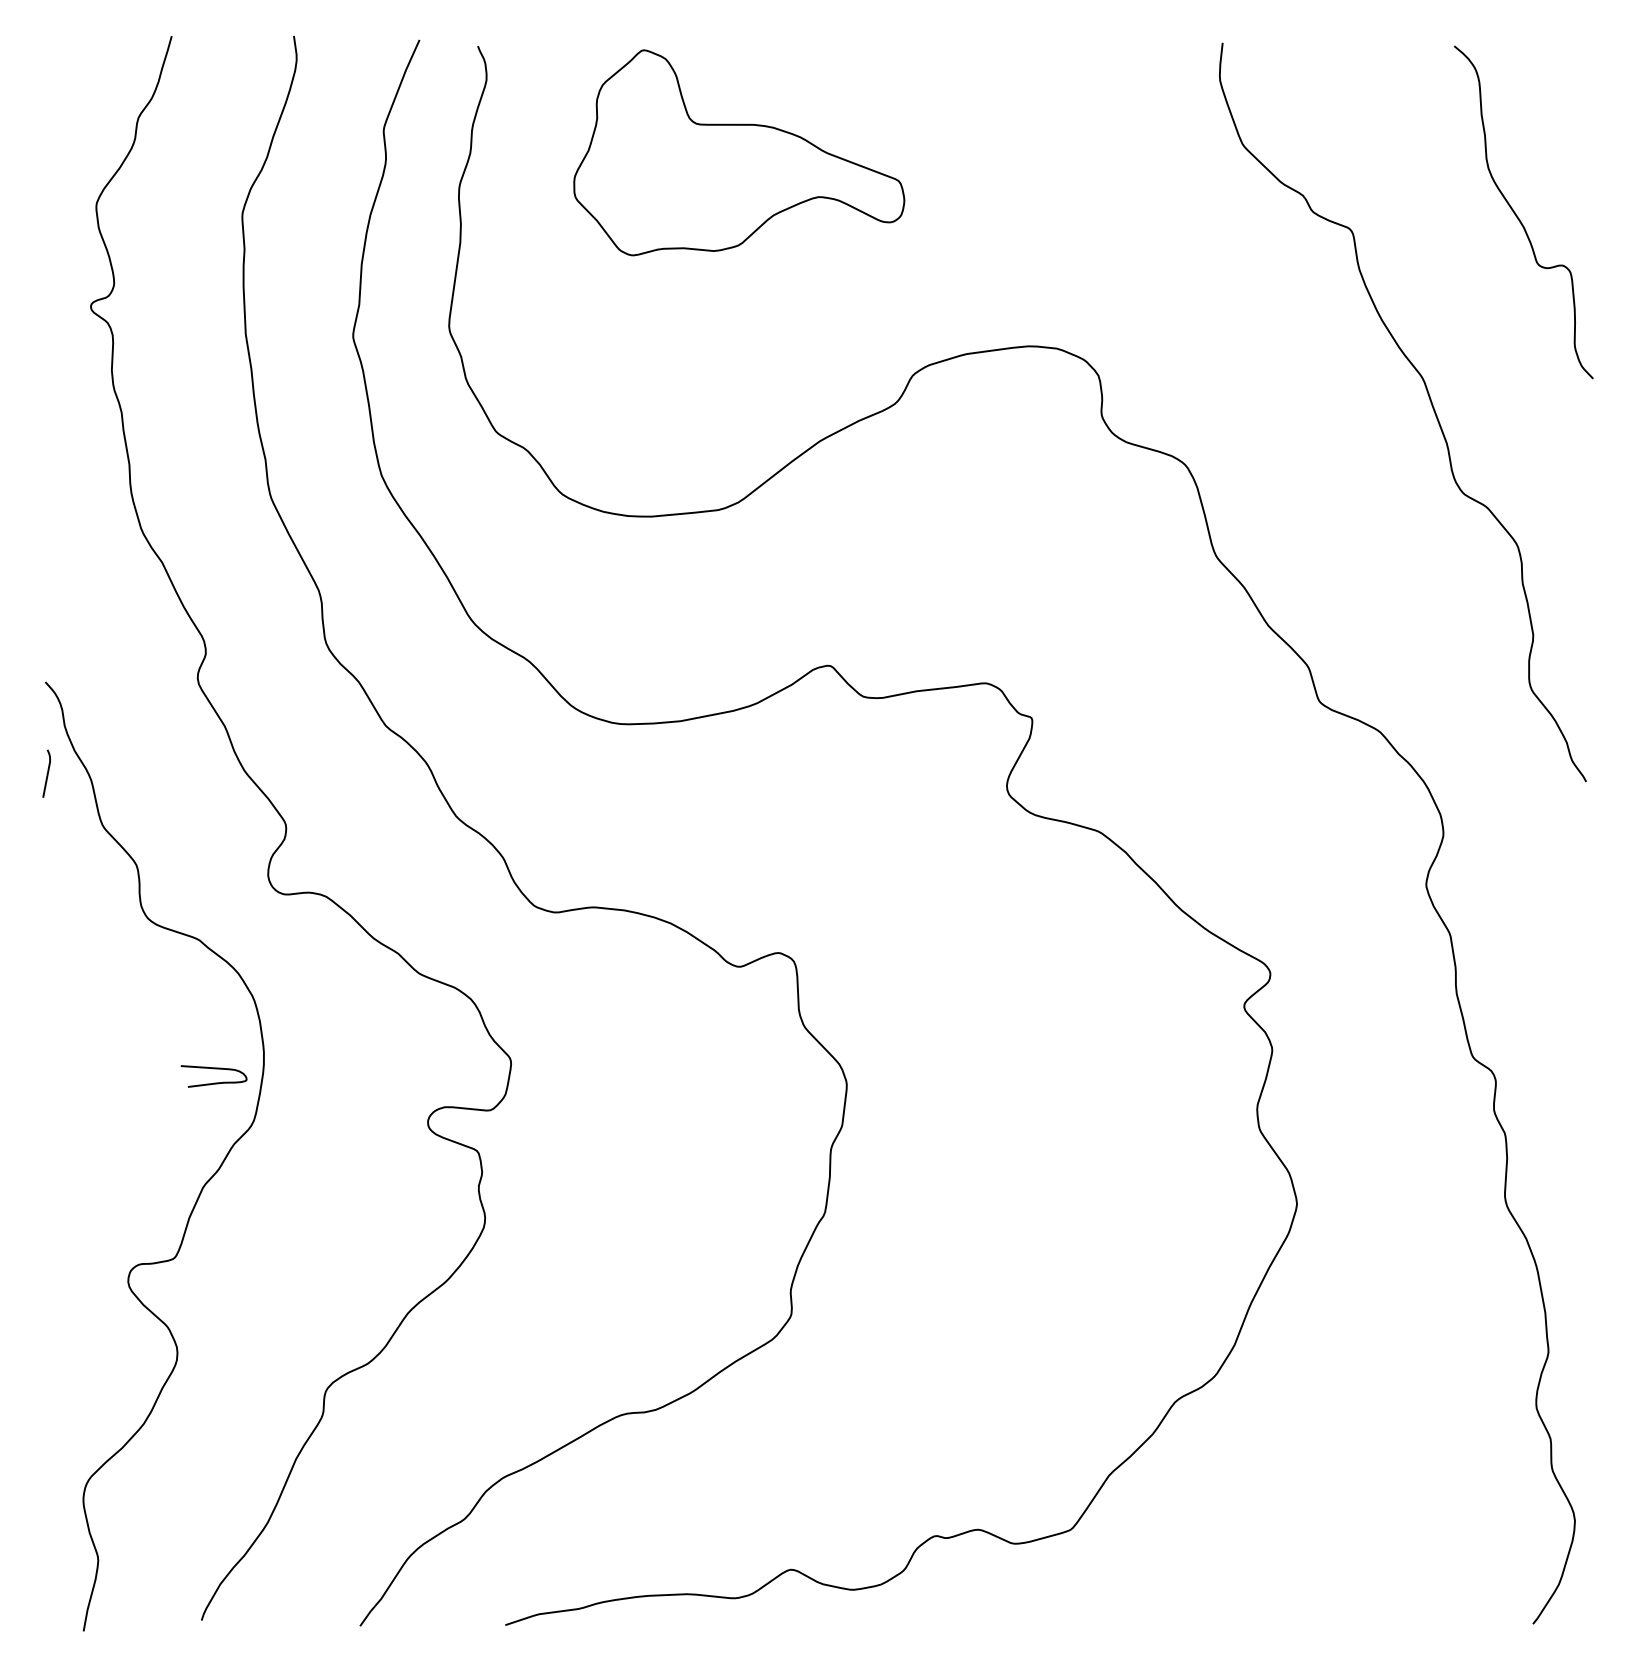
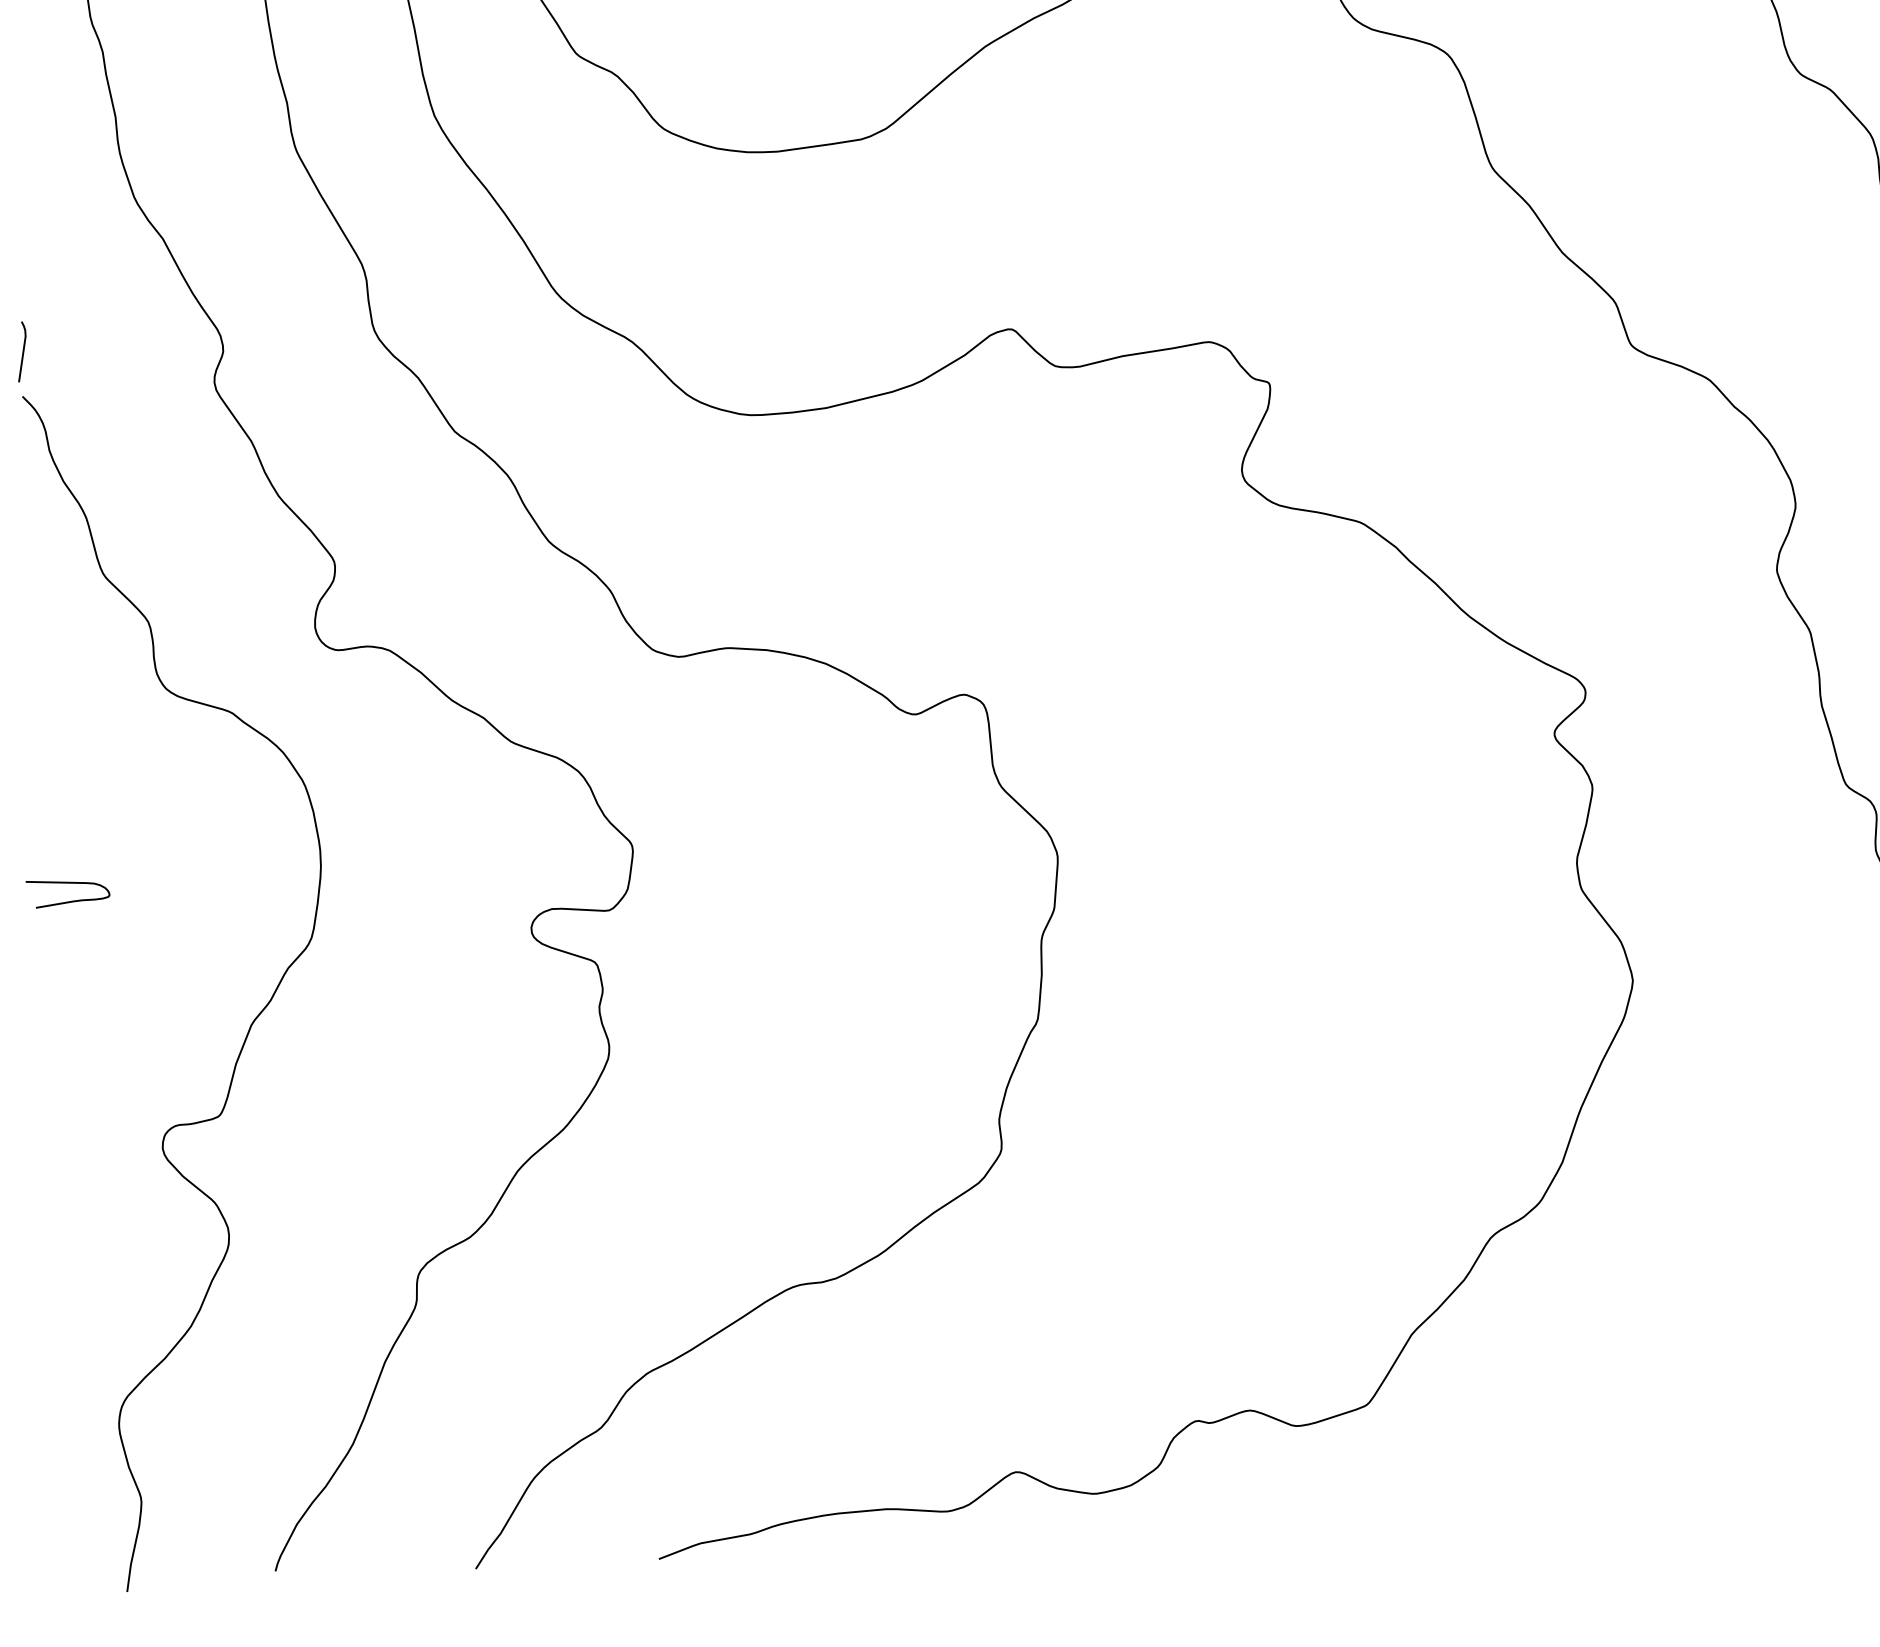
line: (47, 773) -> (23, 351), moved
curve: (213, 1082) -> (67, 900), moved

